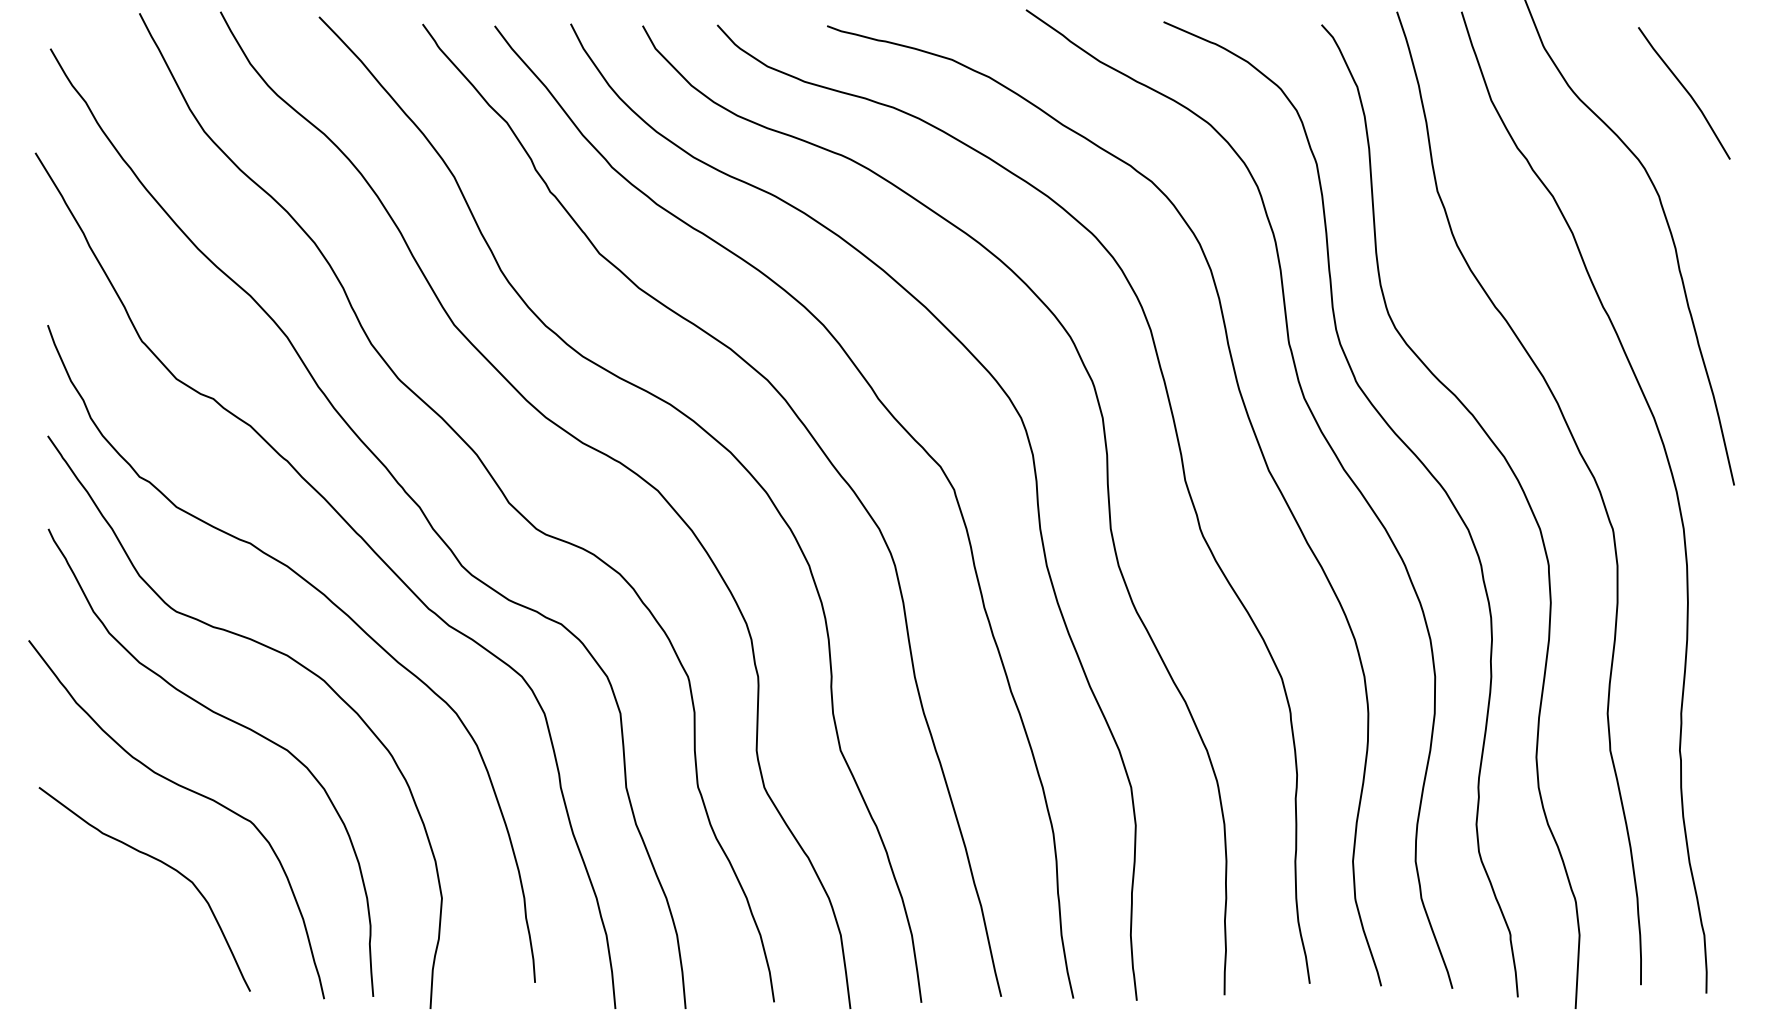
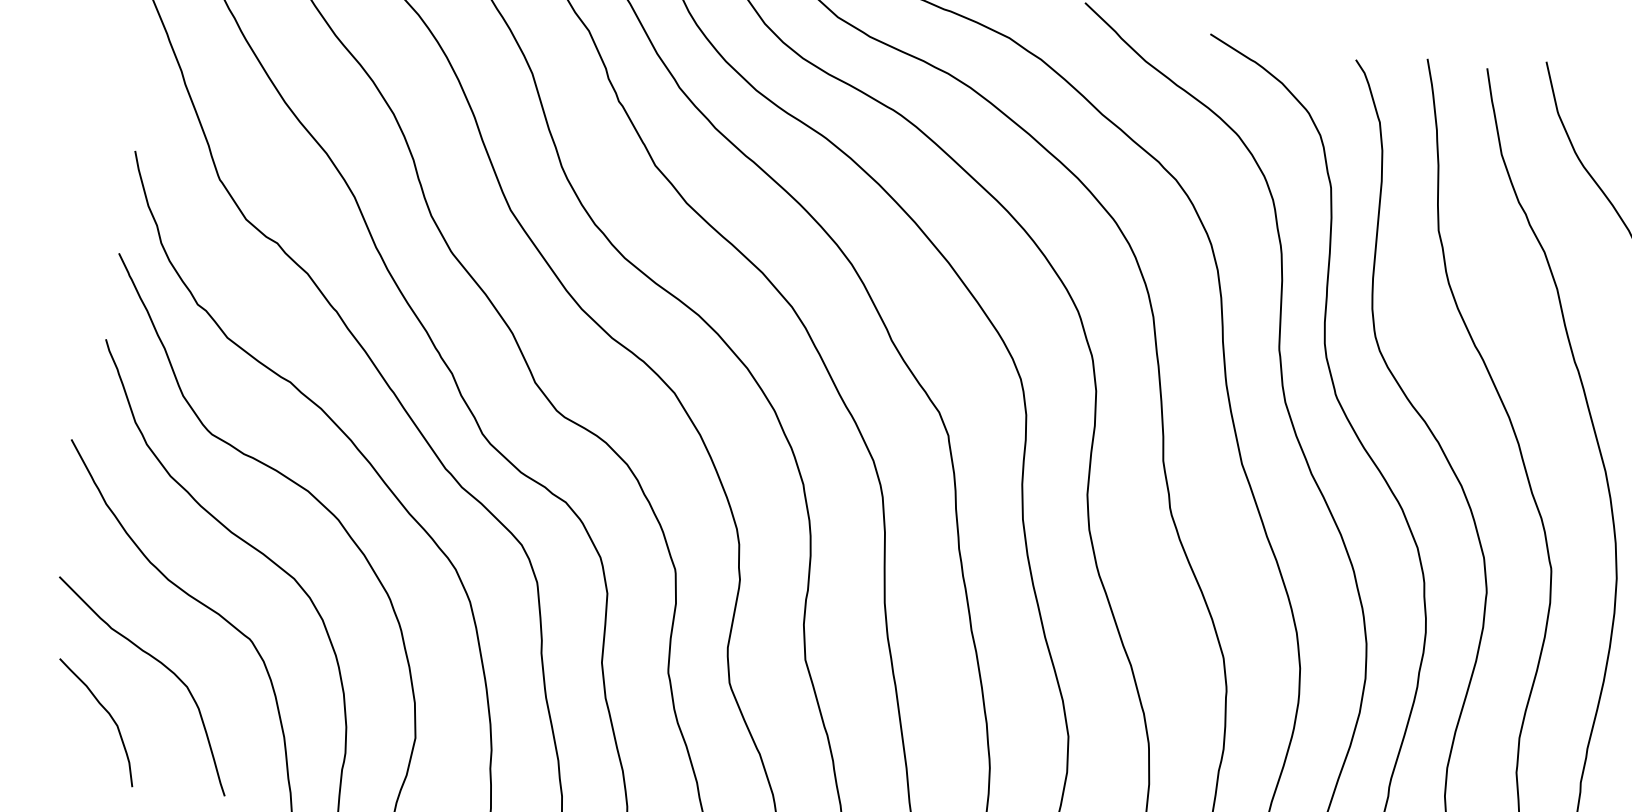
curve: (112, 923) -> (107, 713), added

